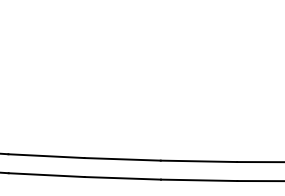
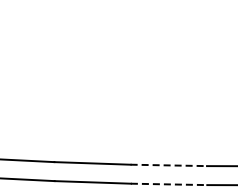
line: (199, 161) -> (169, 165), solid -> dashed
line: (199, 180) -> (169, 184), solid -> dashed

